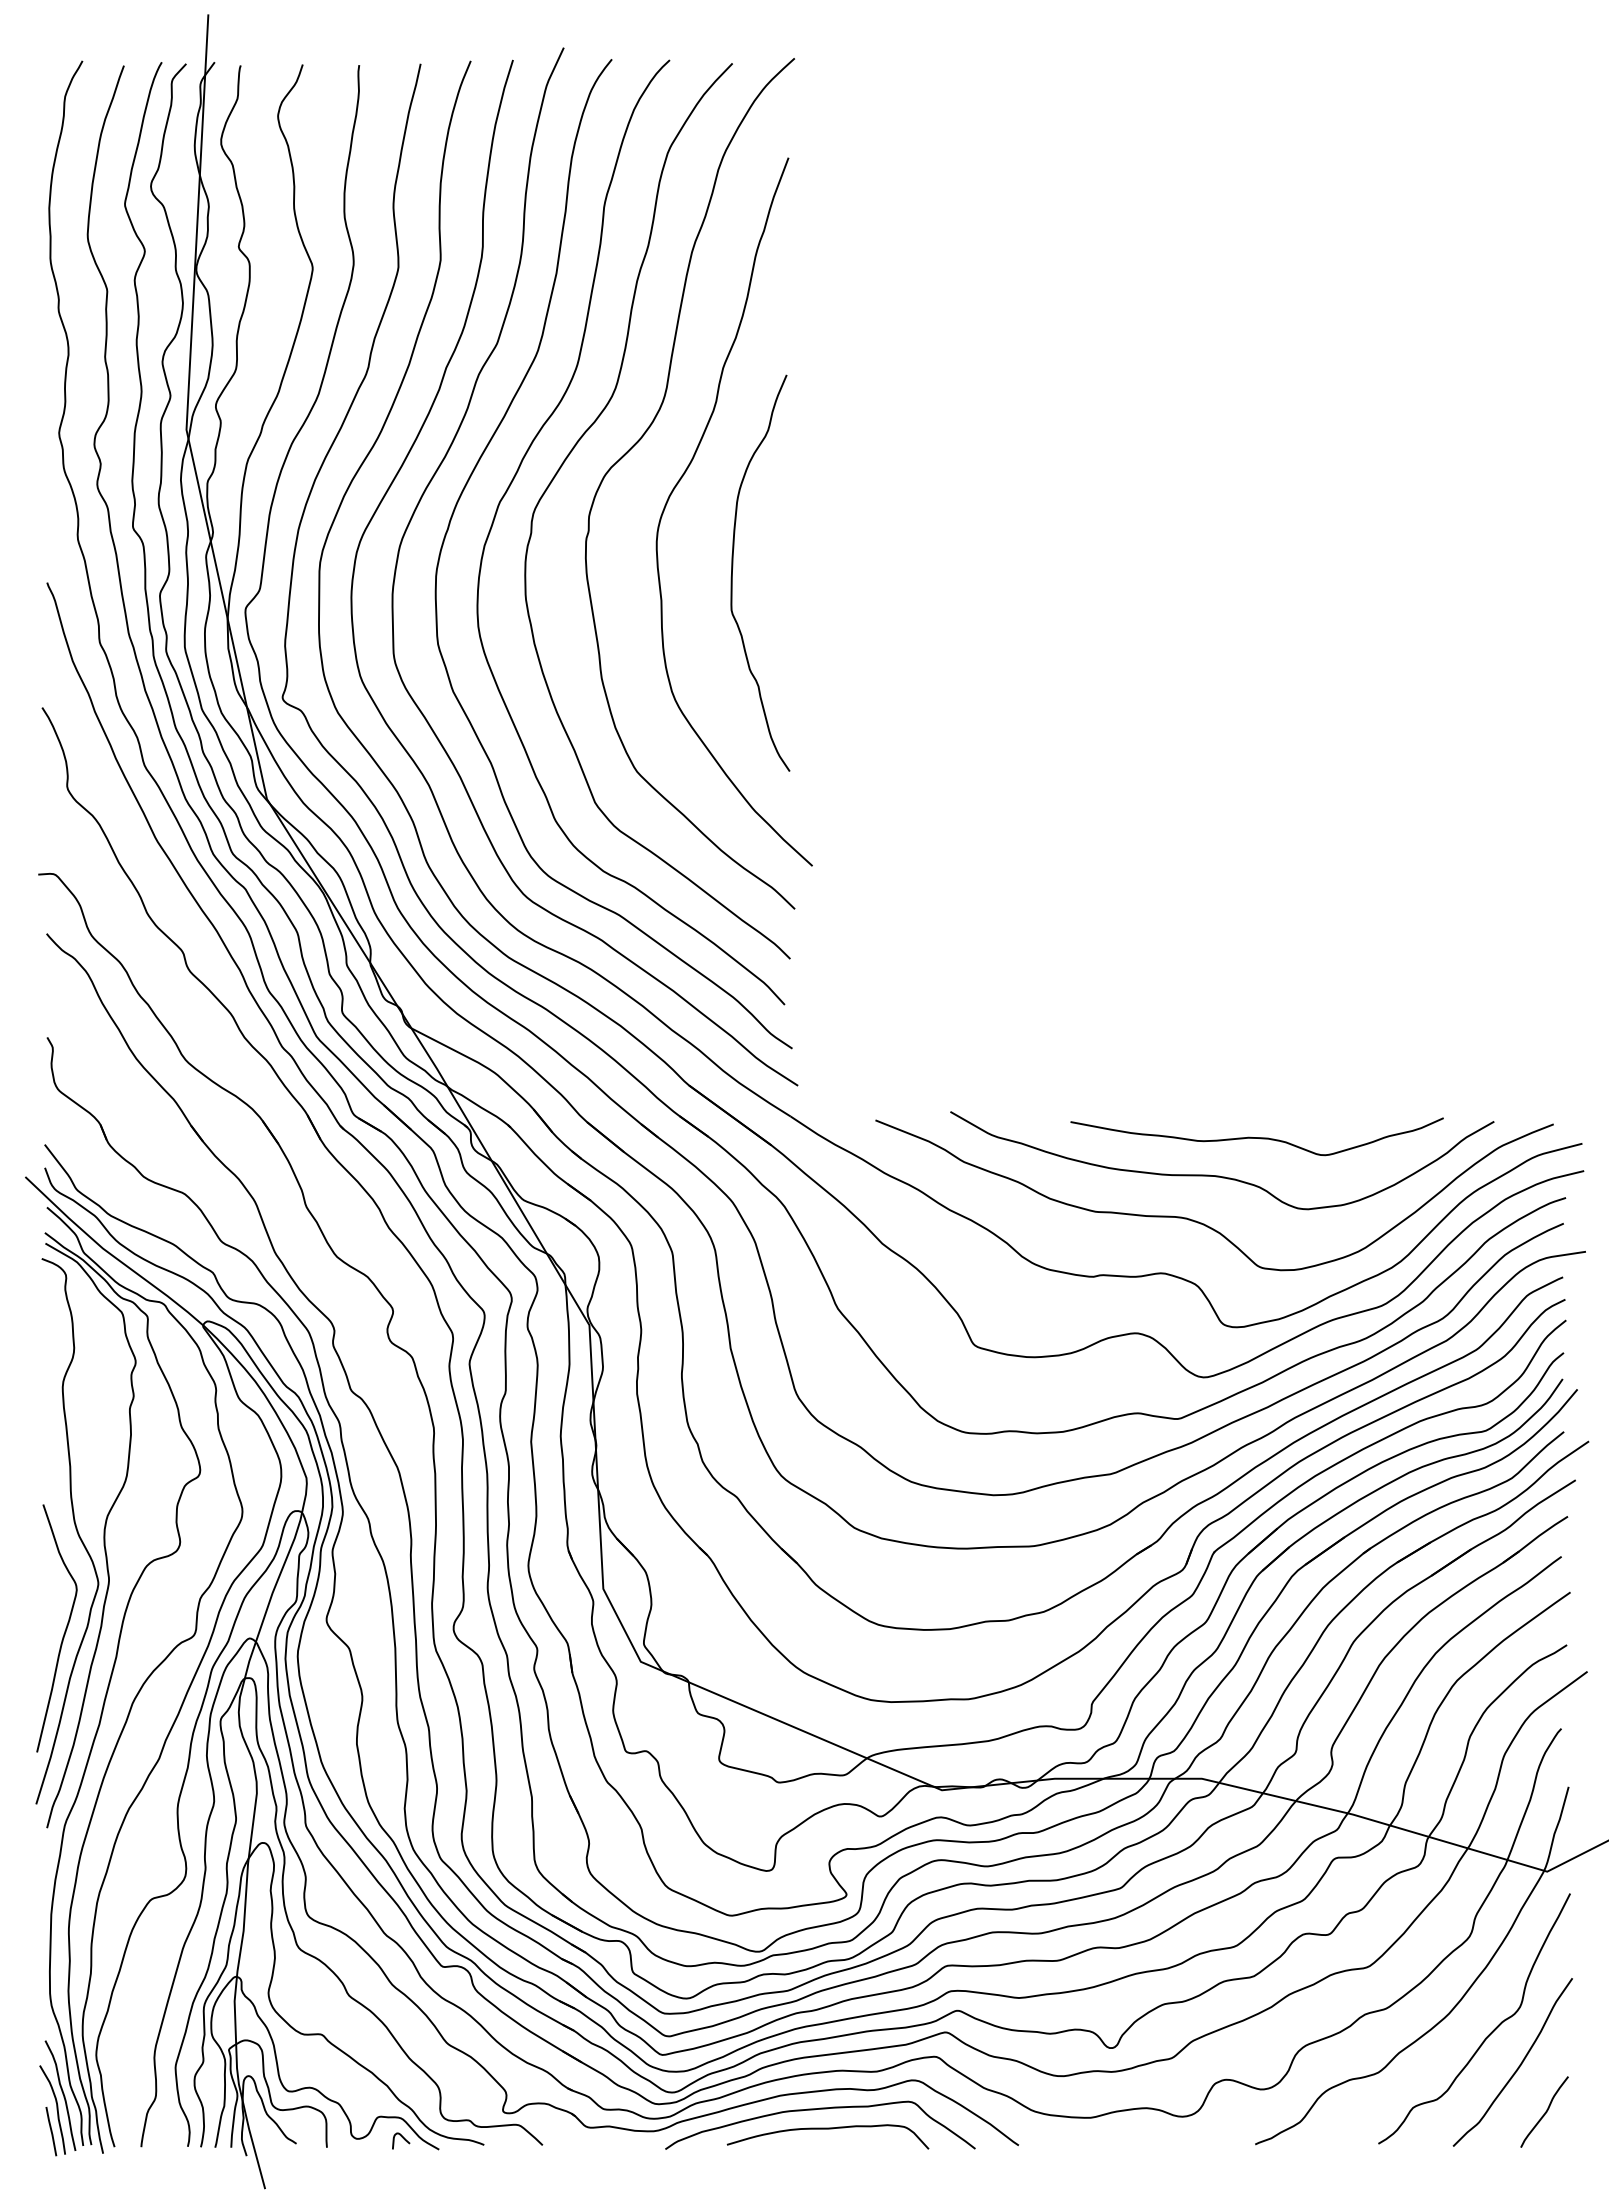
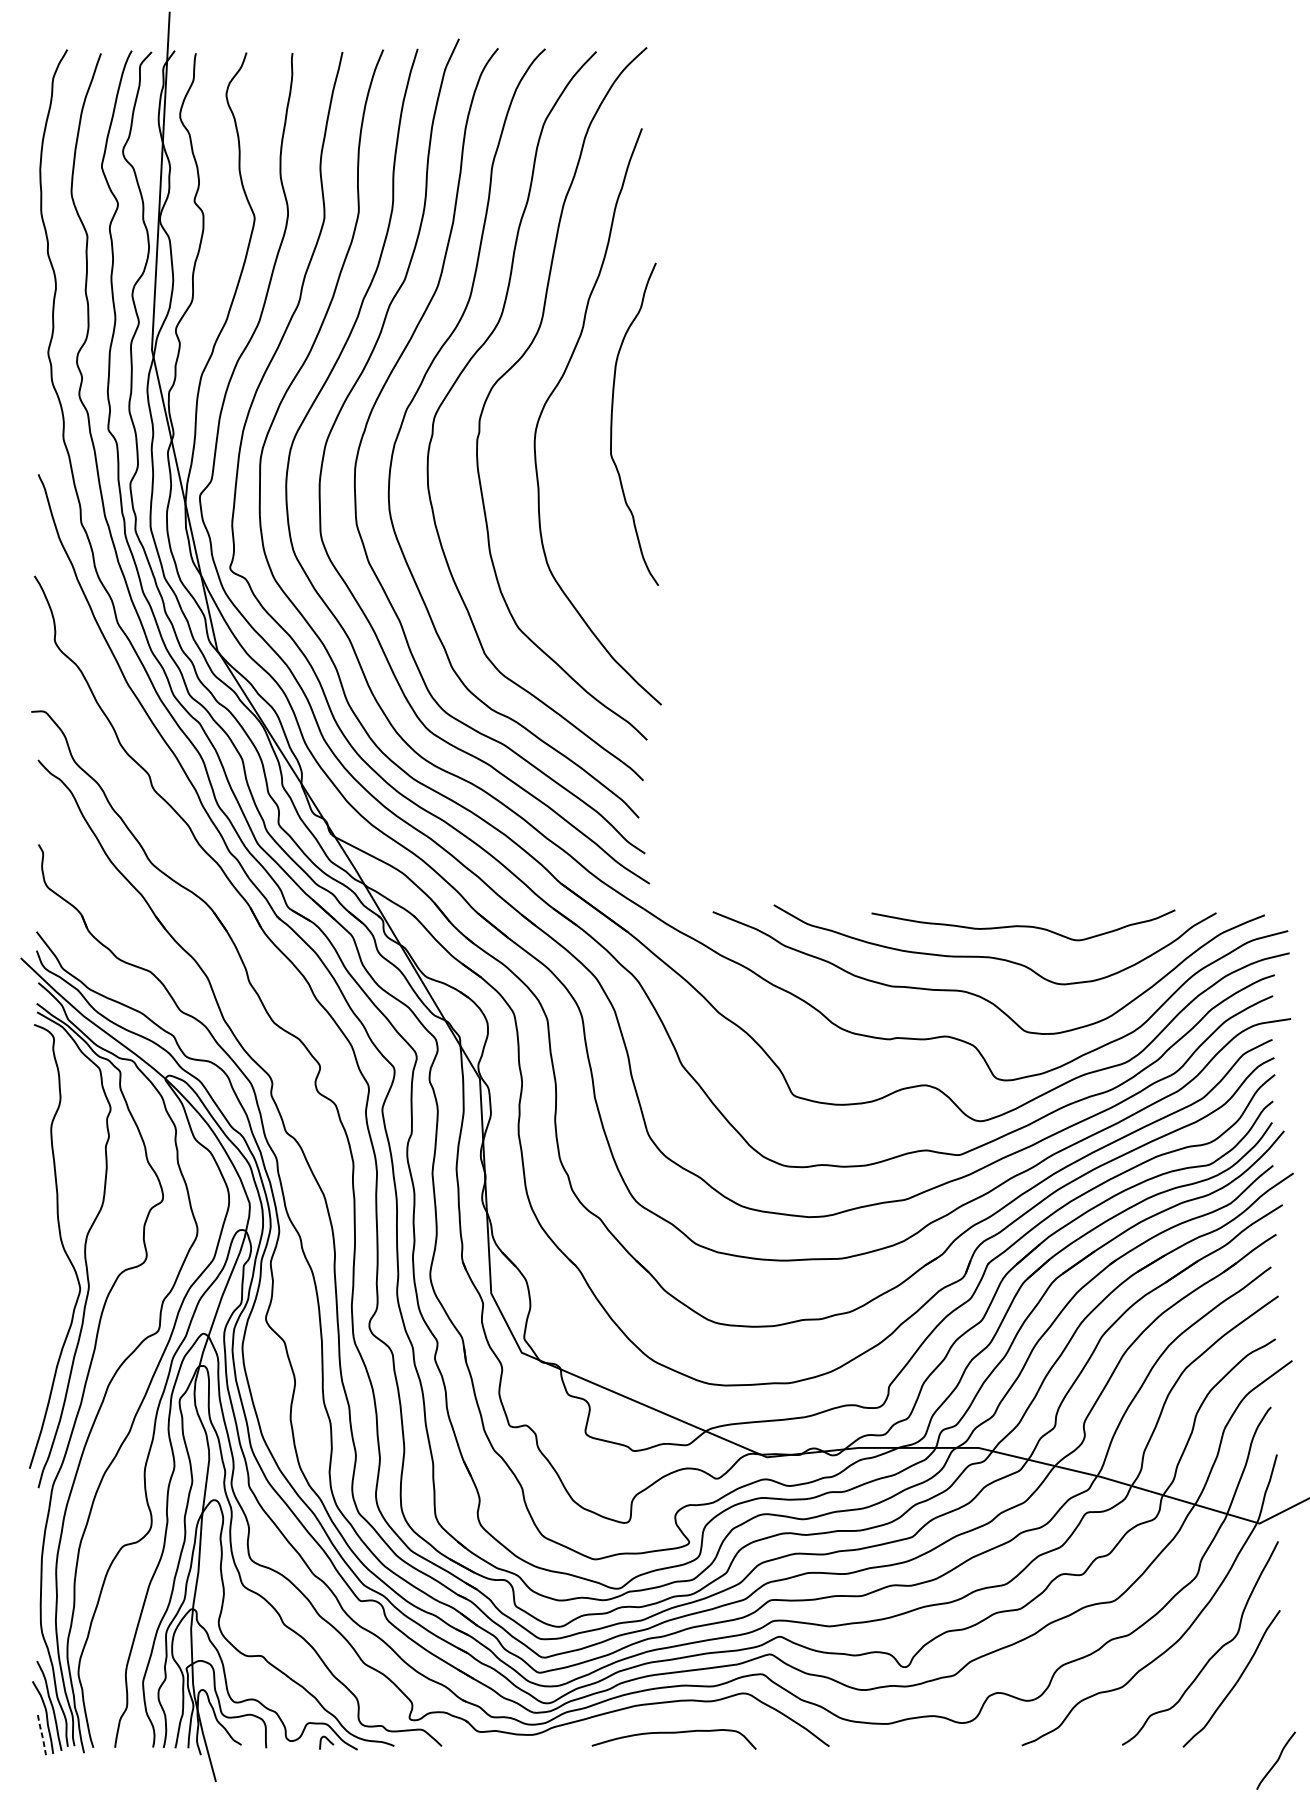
curve: (733, 567) -> (612, 419), moved
curve: (64, 1630) -> (52, 1327), removed
curve: (820, 2109) -> (668, 1717), removed
curve: (1545, 2111) -> (1276, 1760), moved
line: (51, 2131) -> (42, 1735), solid -> dashed

